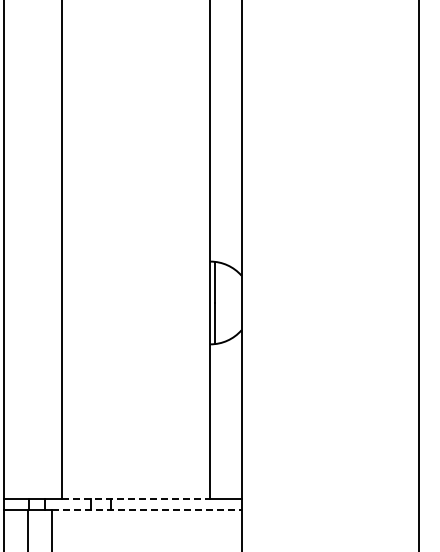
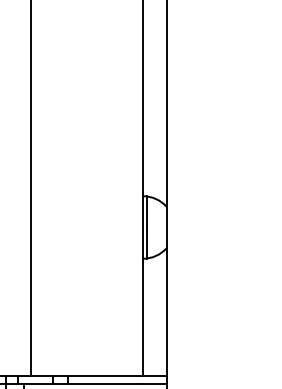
line: (136, 499) -> (87, 375), dashed -> solid
line: (146, 509) -> (94, 383), dashed -> solid

